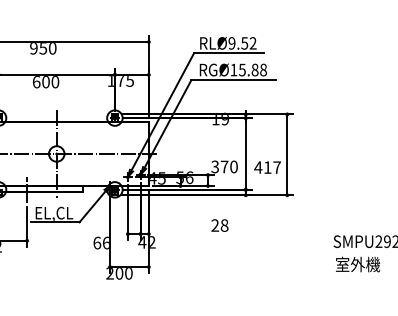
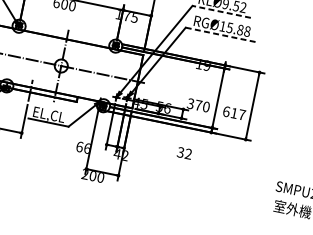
line: (228, 53) -> (221, 11), solid -> dashed
line: (233, 80) -> (220, 35), solid -> dashed
text: (258, 167) -> (226, 111), 417 -> 617
text: (219, 225) -> (184, 153), 28 -> 32

